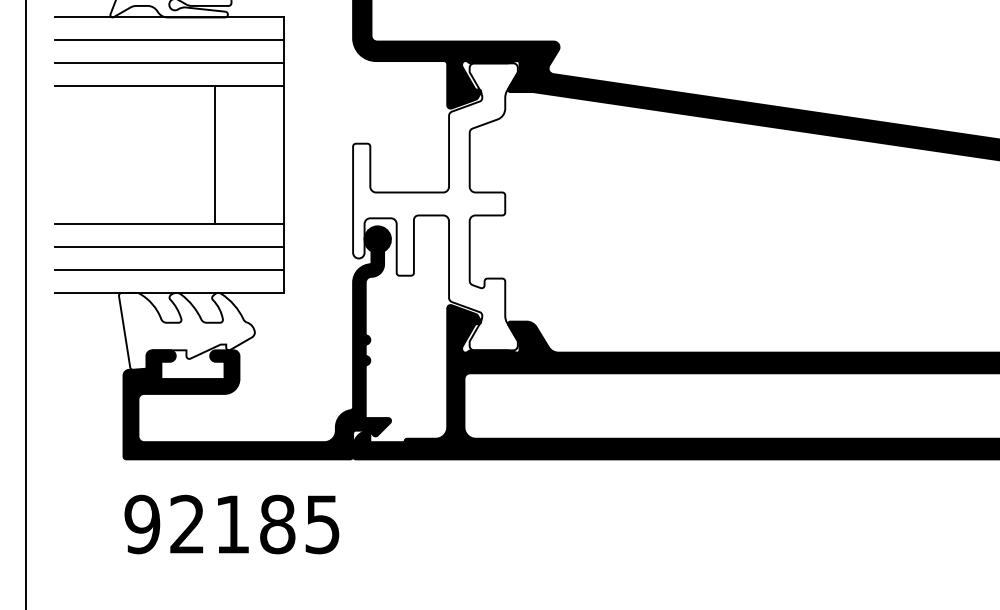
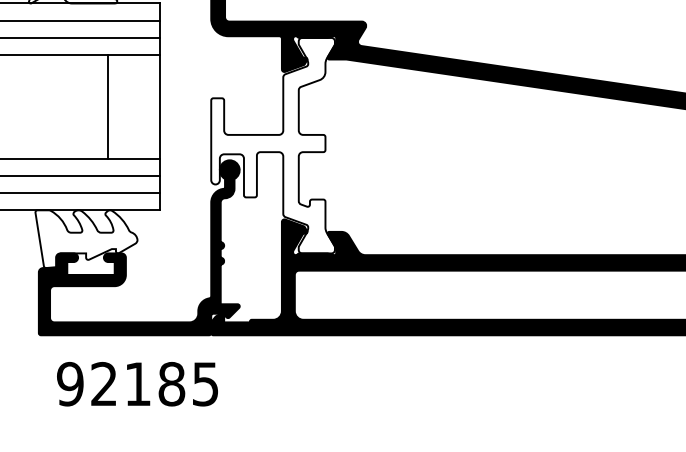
text: (231, 524) -> (137, 384), moved

